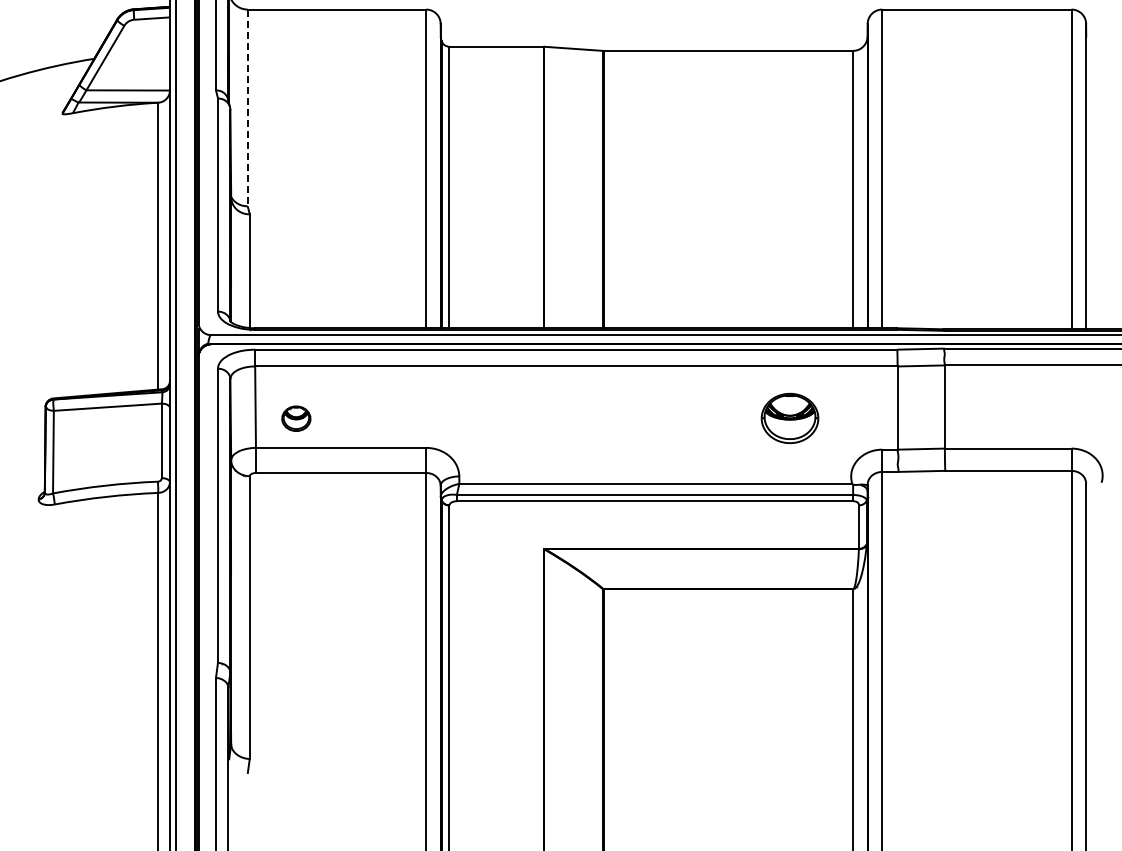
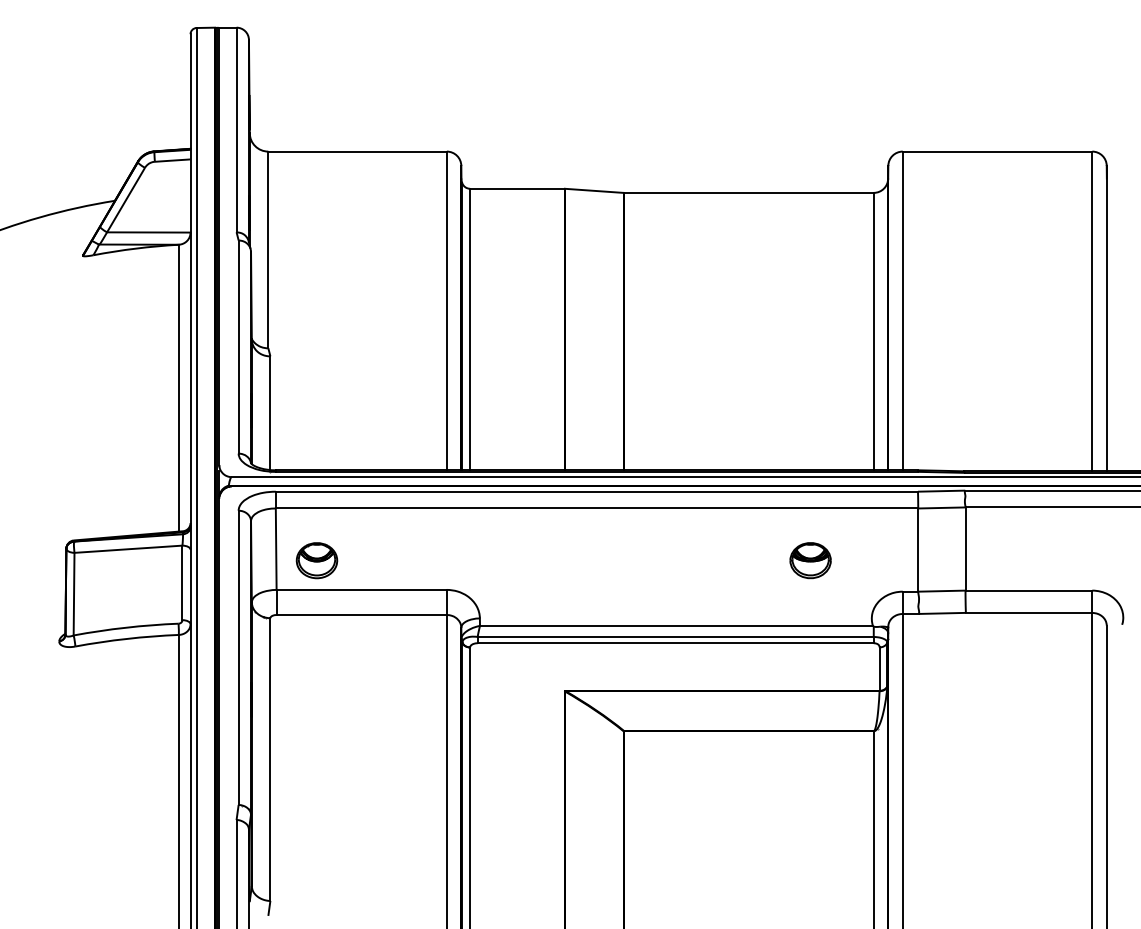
line: (247, 108) -> (268, 250), dashed -> solid
part: (295, 418) -> (316, 560), size x1.43
part: (789, 418) -> (810, 560), size x0.71

